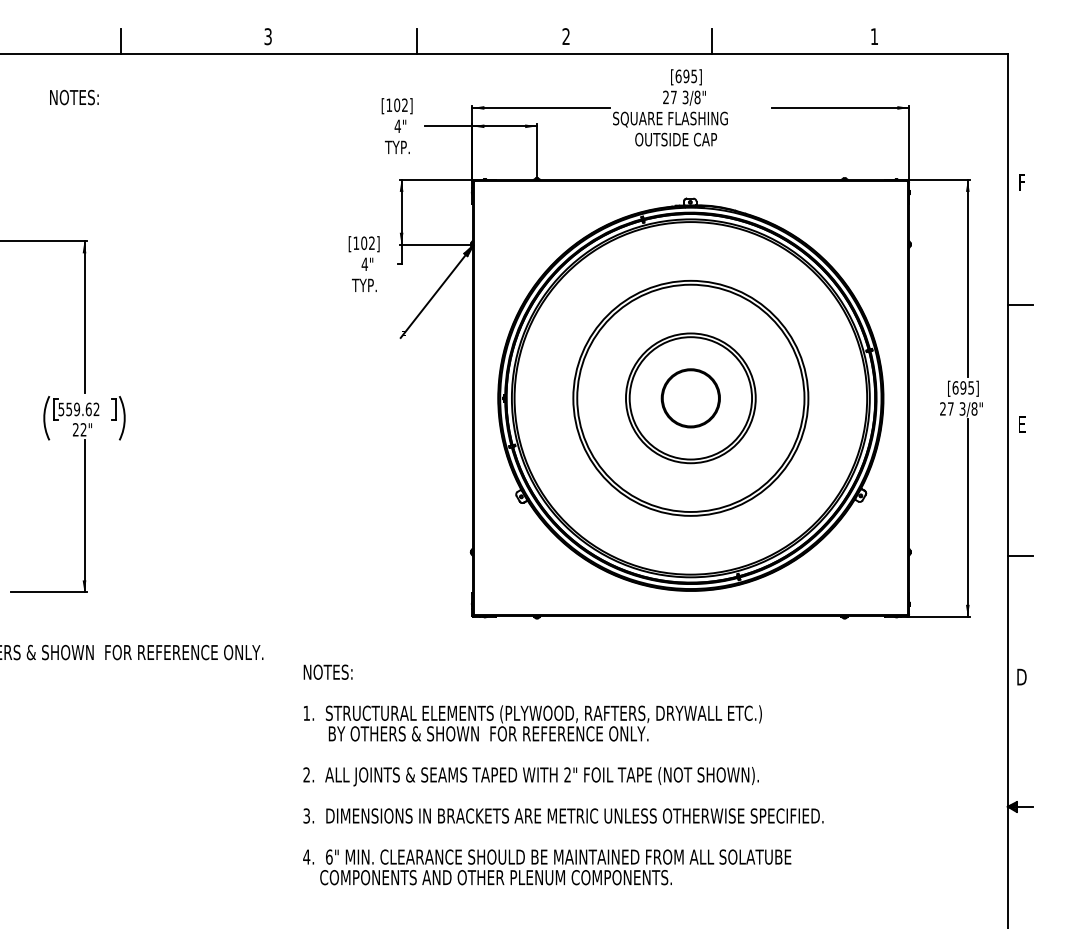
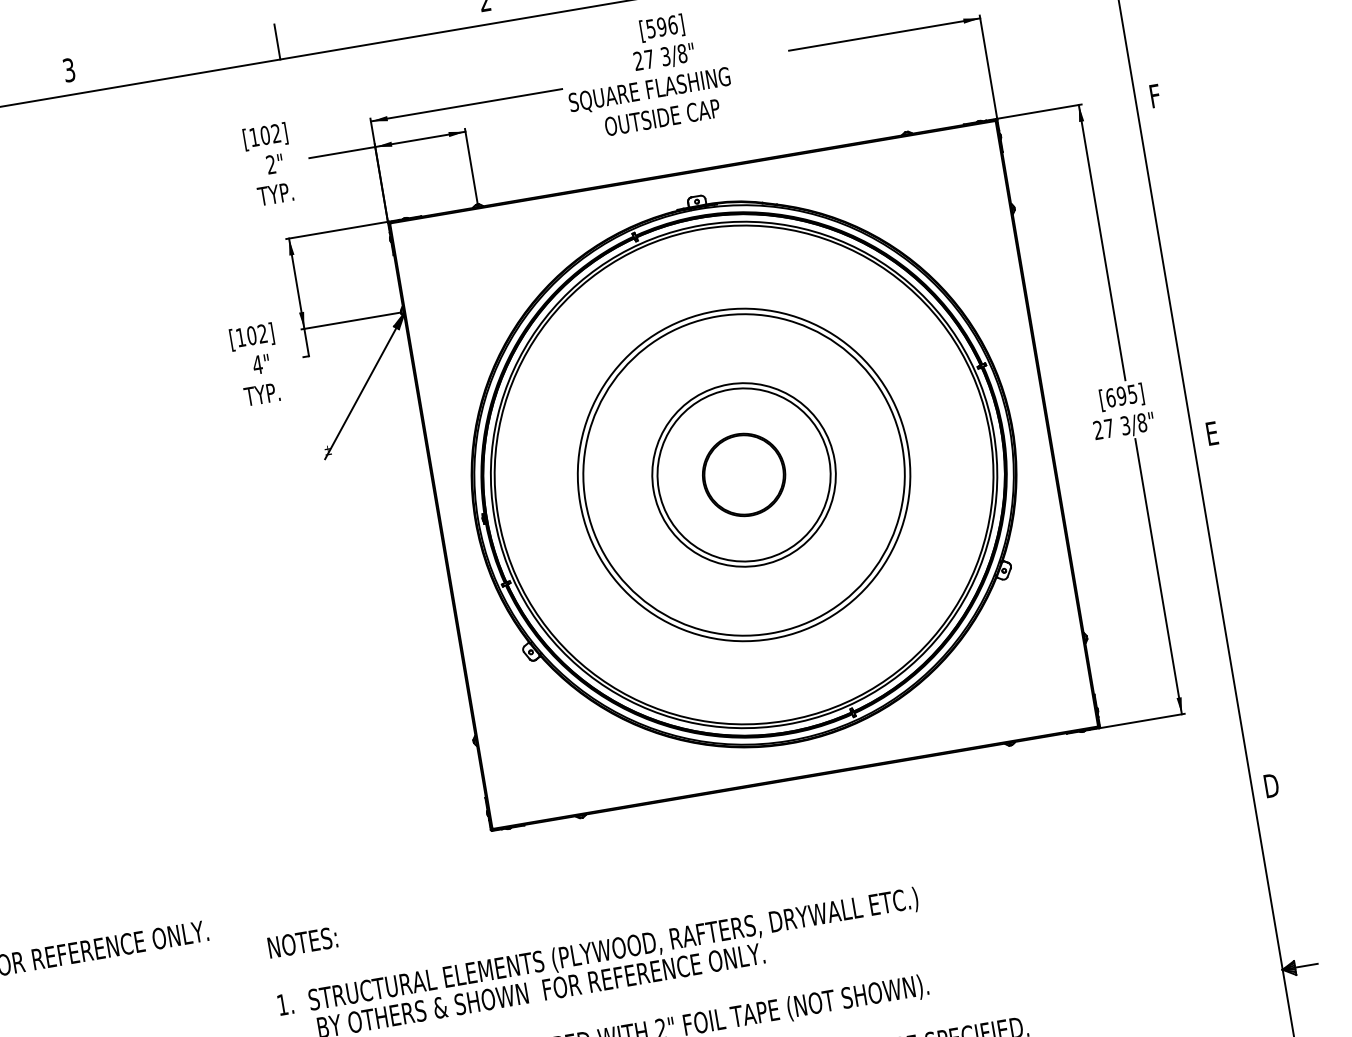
text: (686, 76) -> (662, 27), [695] -> [596]
text: (397, 125) -> (270, 163), 4" -> 2"
line: (1020, 304) -> (1181, 266), removed
line: (1020, 555) -> (1240, 616), removed

